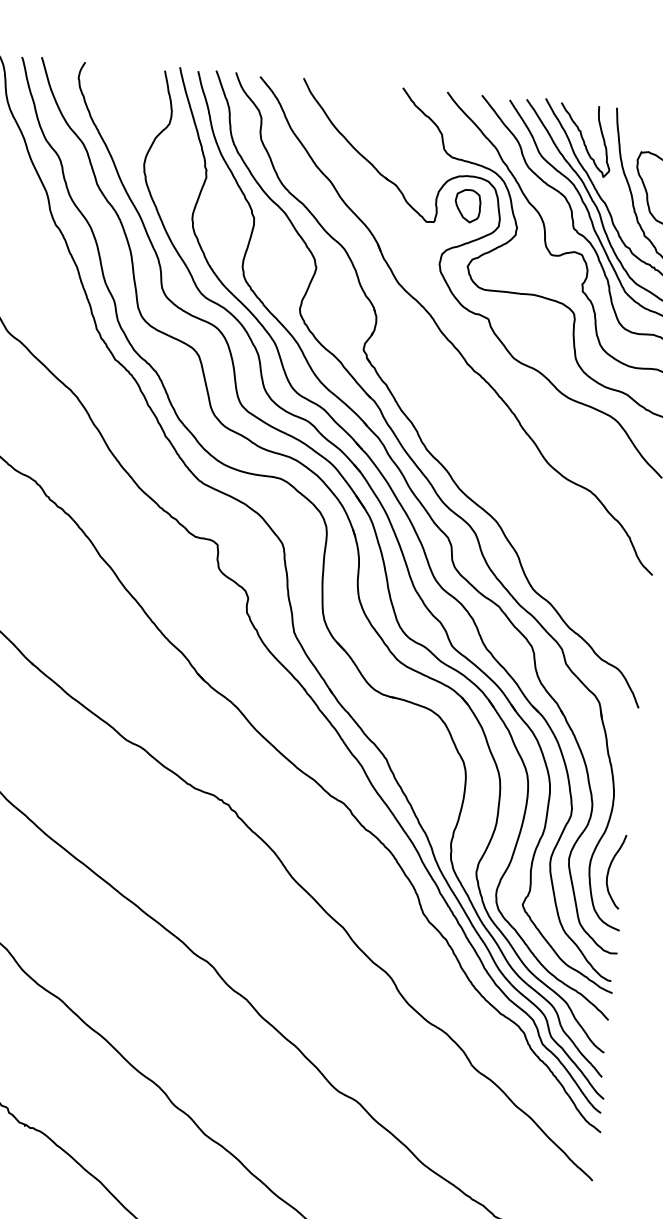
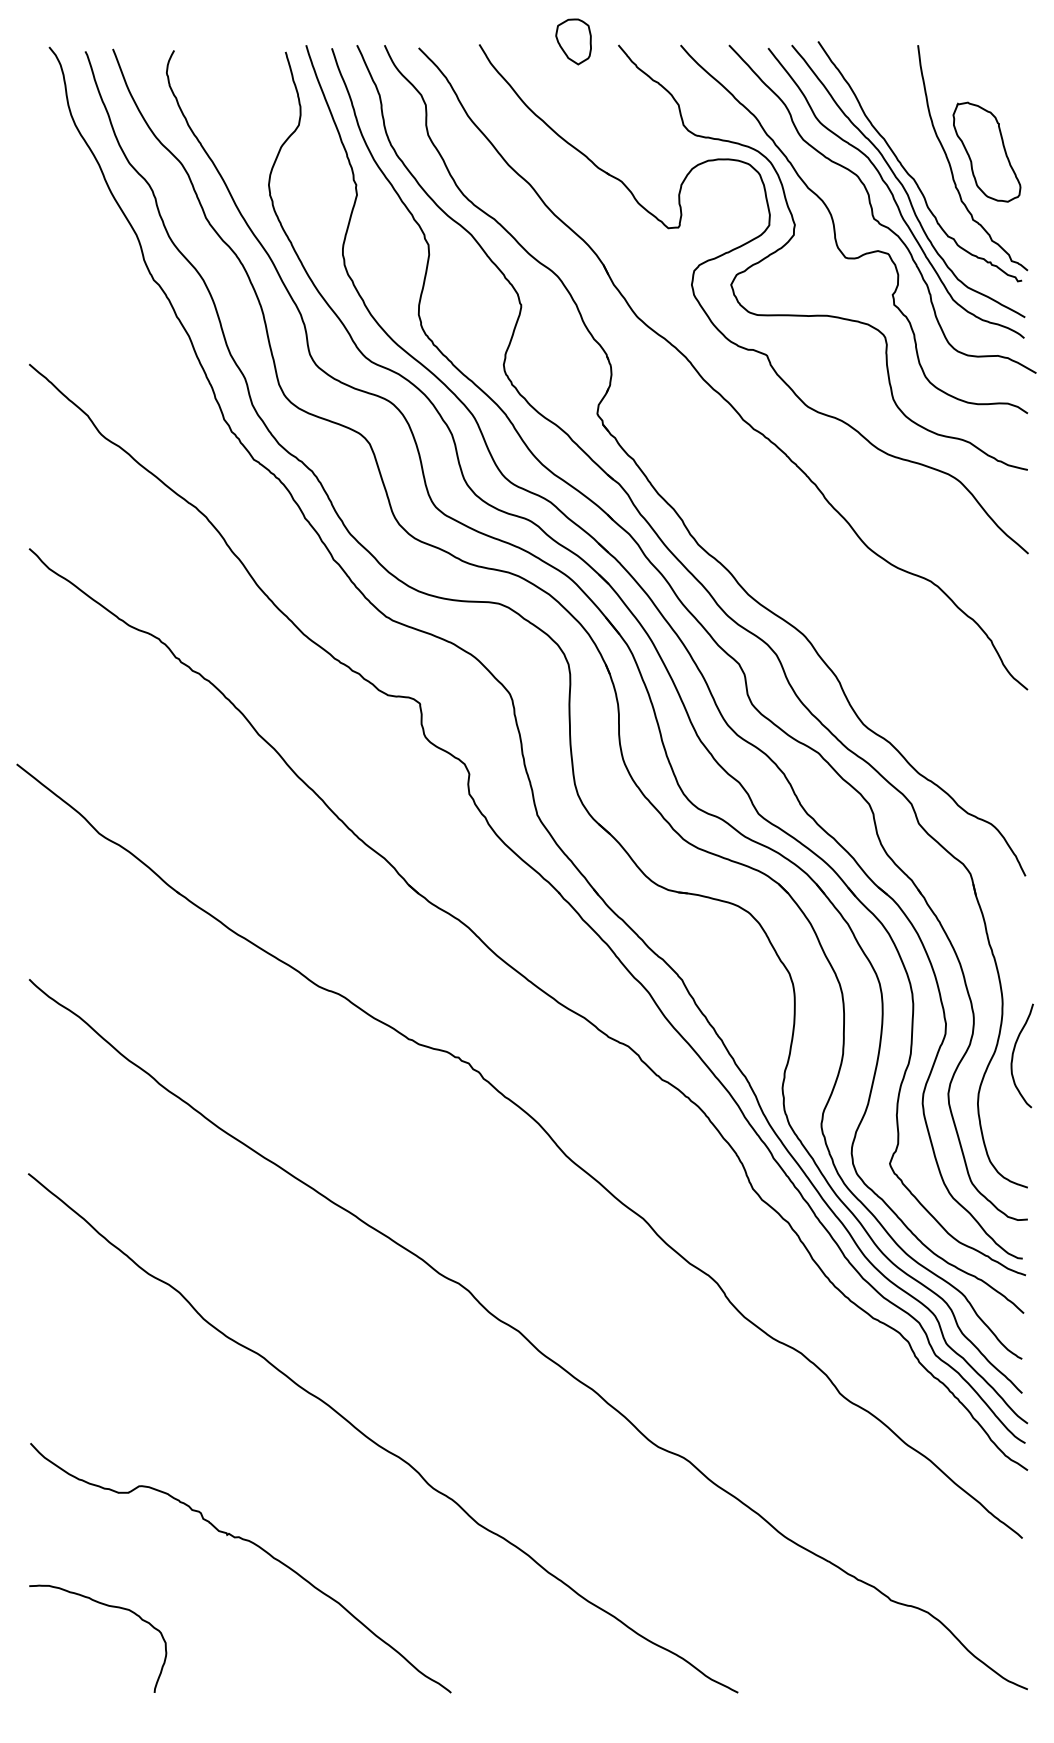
curve: (584, 140) -> (877, 95), removed
part: (467, 205) -> (573, 41), moved
curve: (610, 868) -> (1014, 1052), moved

